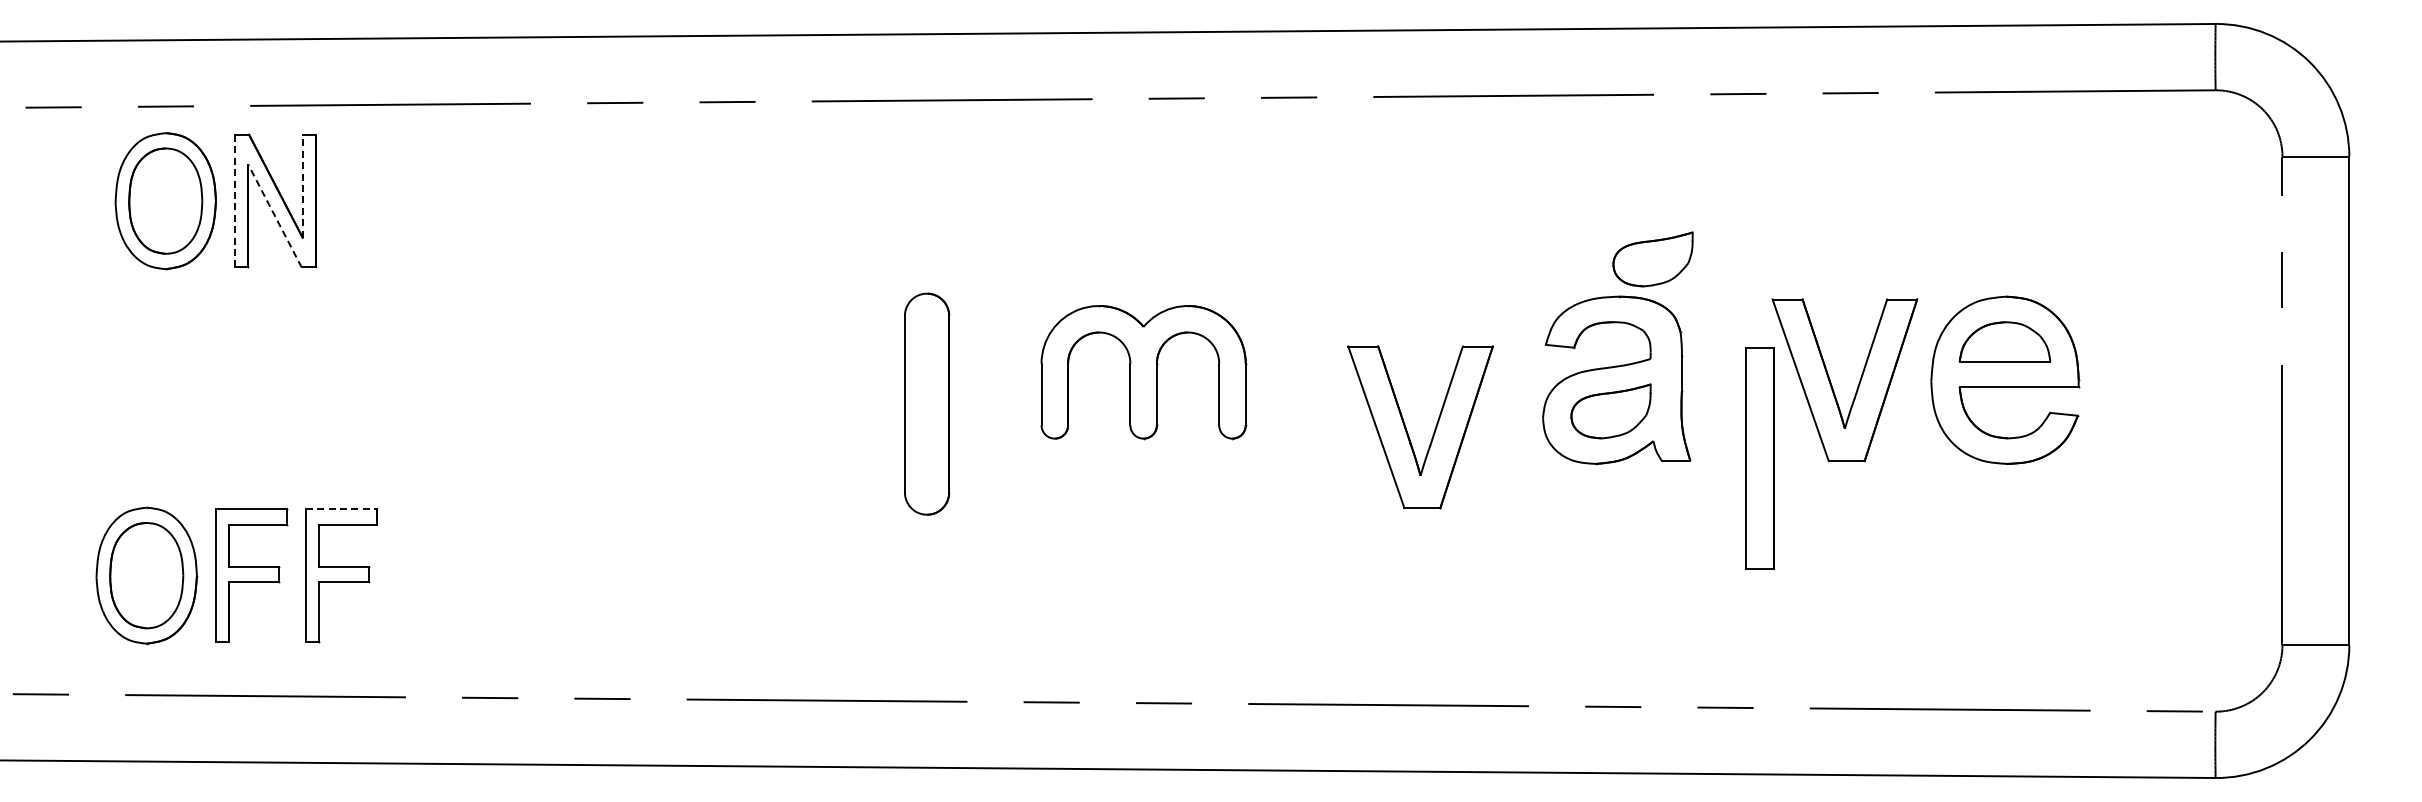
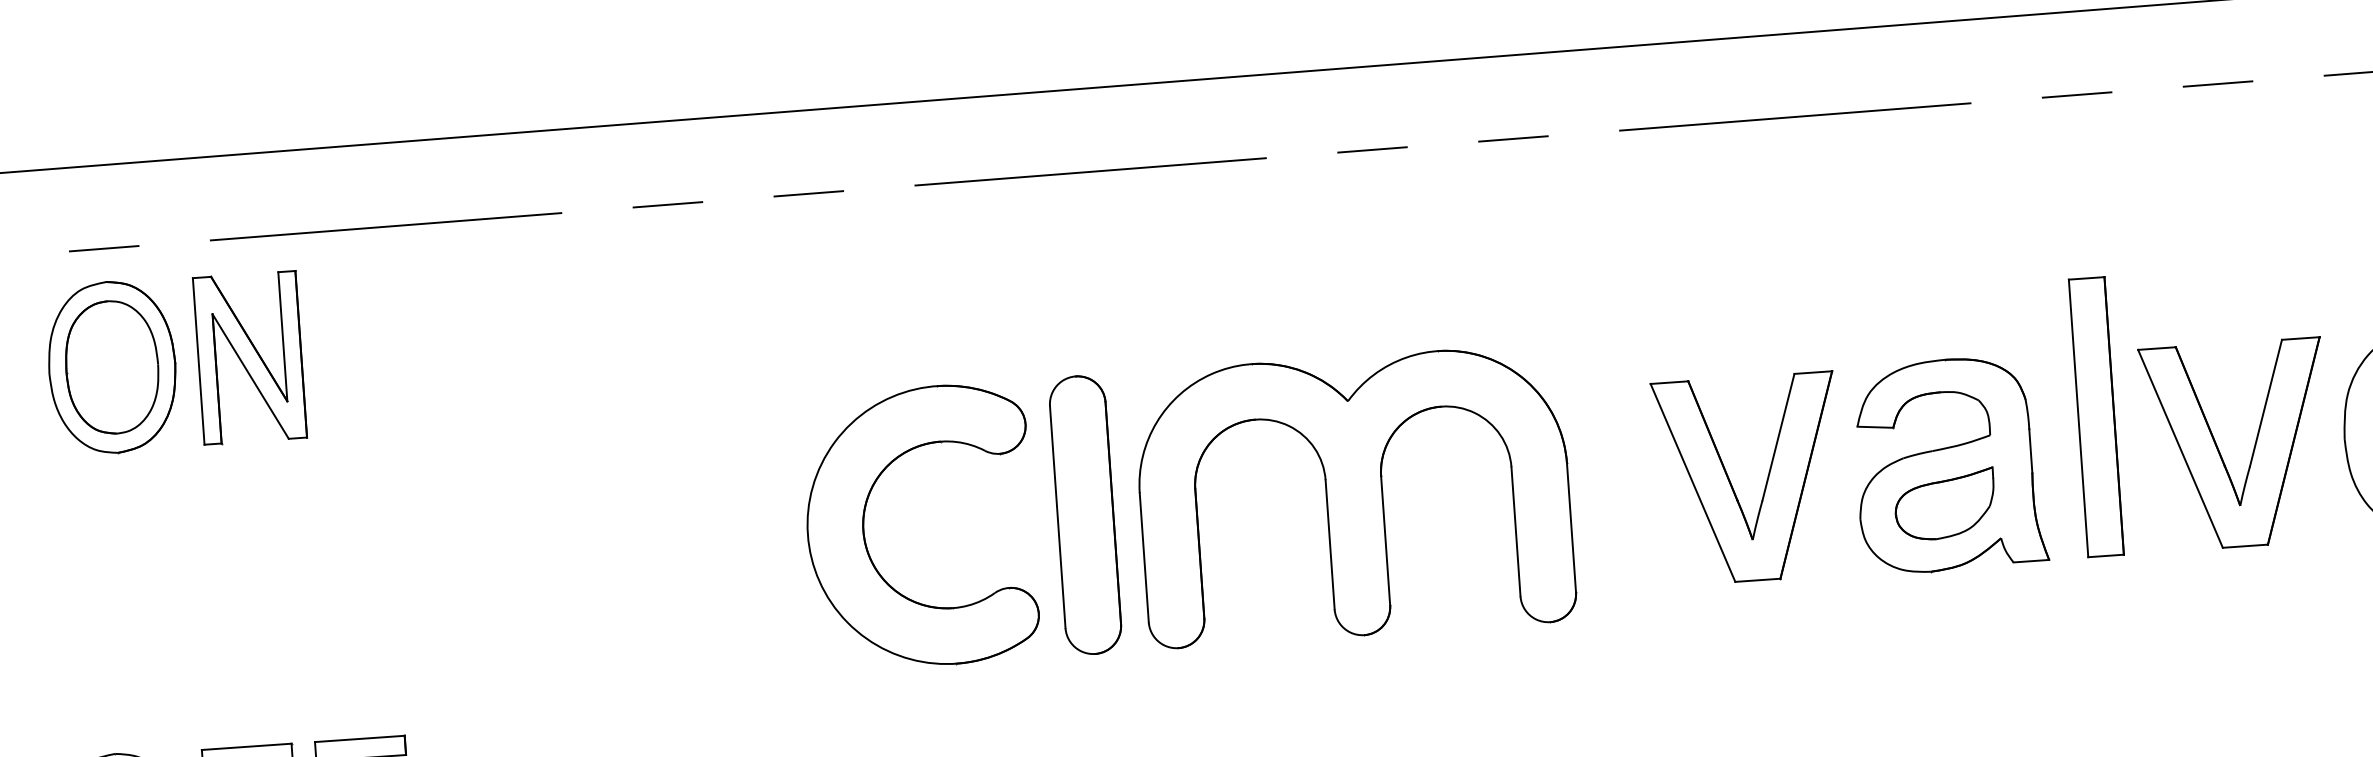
line: (302, 185) -> (282, 335), dashed -> solid
line: (234, 200) -> (198, 360), dashed -> solid
line: (275, 216) -> (251, 377), dashed -> solid
part: (1652, 259) -> (1983, 310), removed
part: (753, 372) -> (865, 530), added
part: (1143, 372) -> (1354, 496), size x1.67
part: (927, 403) -> (1086, 514), moved
part: (1407, 430) -> (1732, 484), moved
part: (1759, 458) -> (2096, 417), moved
line: (341, 509) -> (359, 739), dashed -> solid

